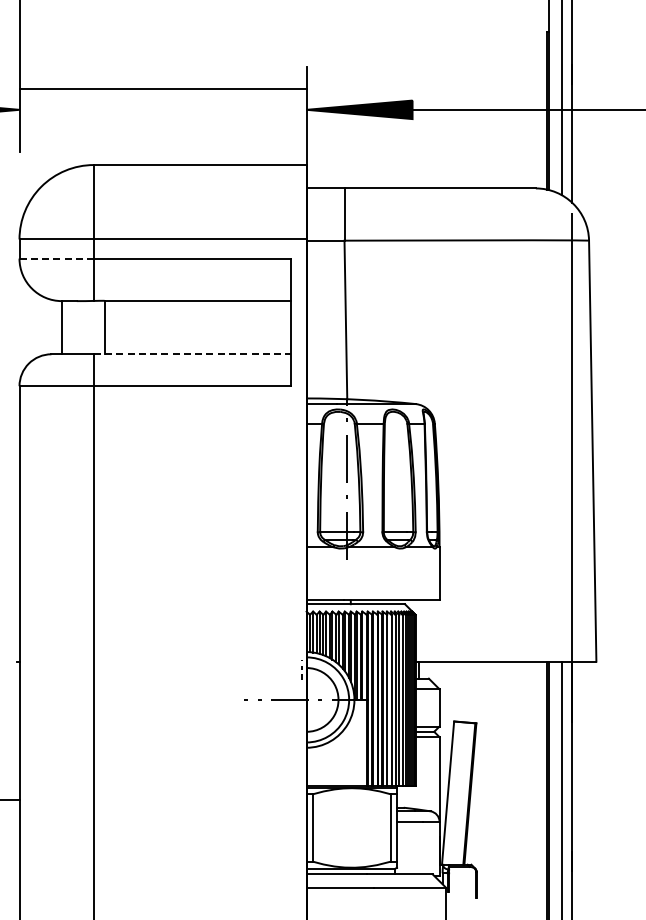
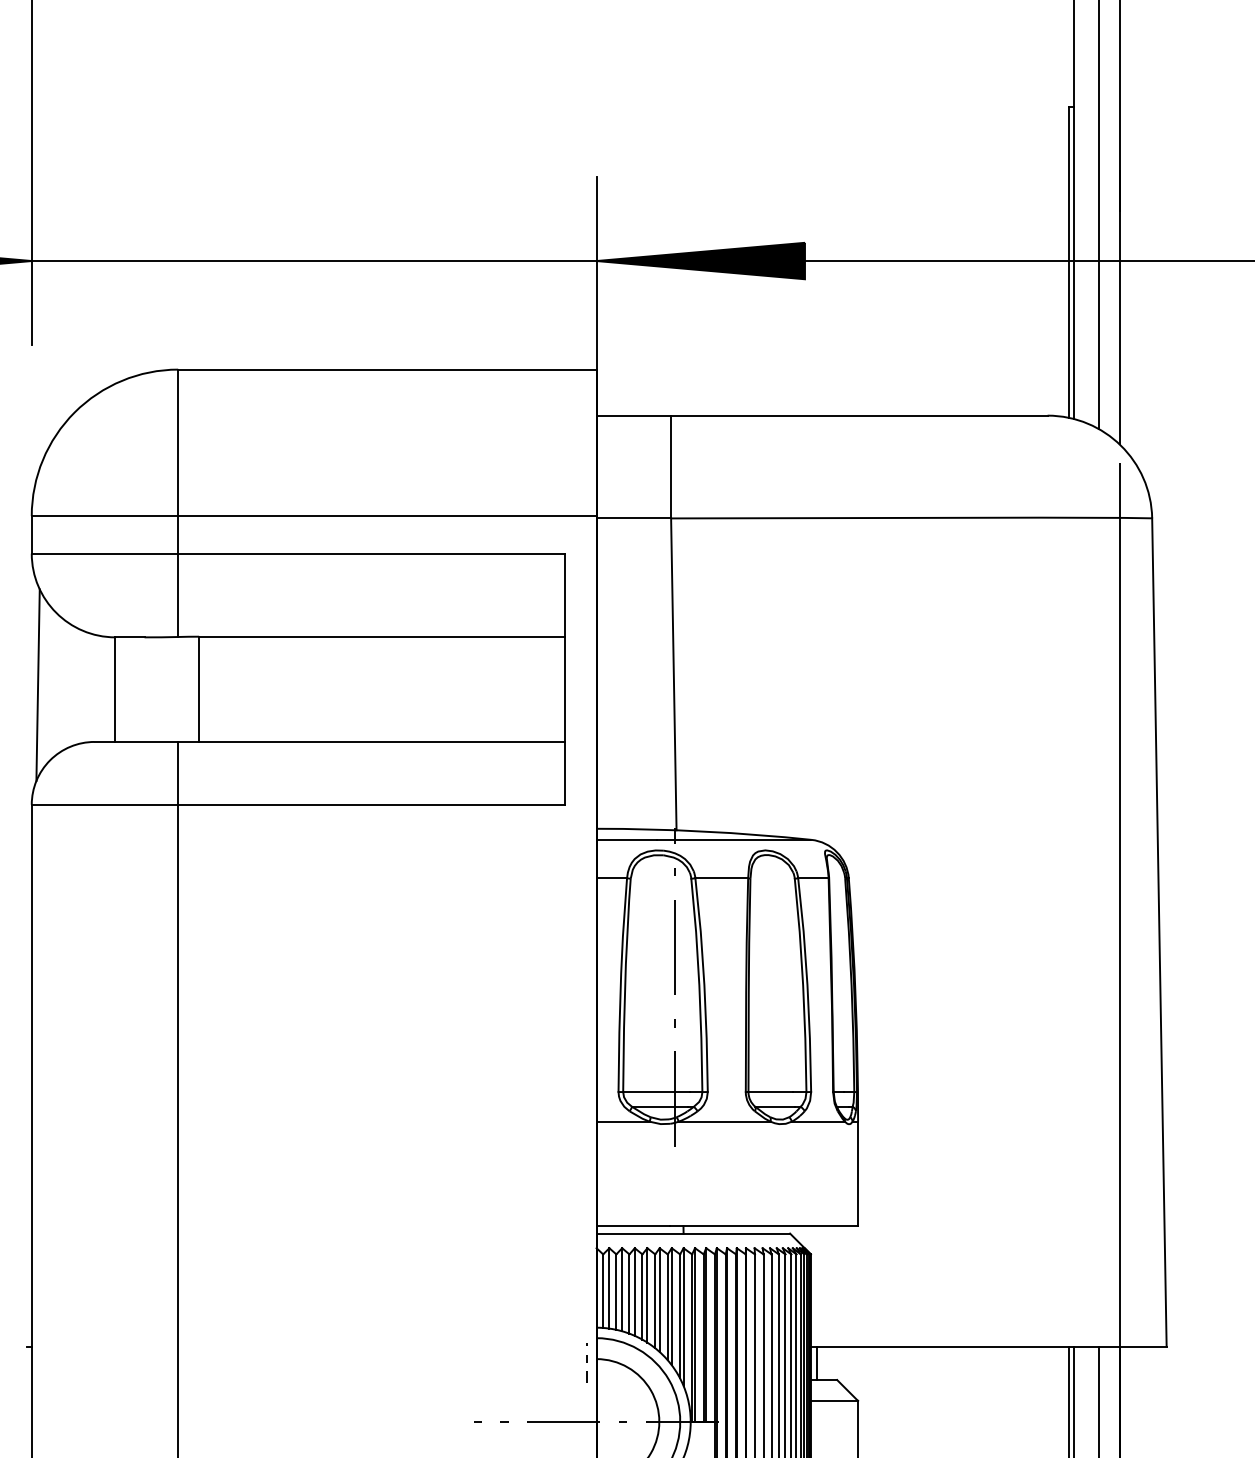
line: (162, 88) -> (313, 260), moved
line: (57, 258) -> (106, 553), dashed -> solid
line: (22, 325) -> (37, 685), added
line: (192, 354) -> (372, 742), dashed -> solid

